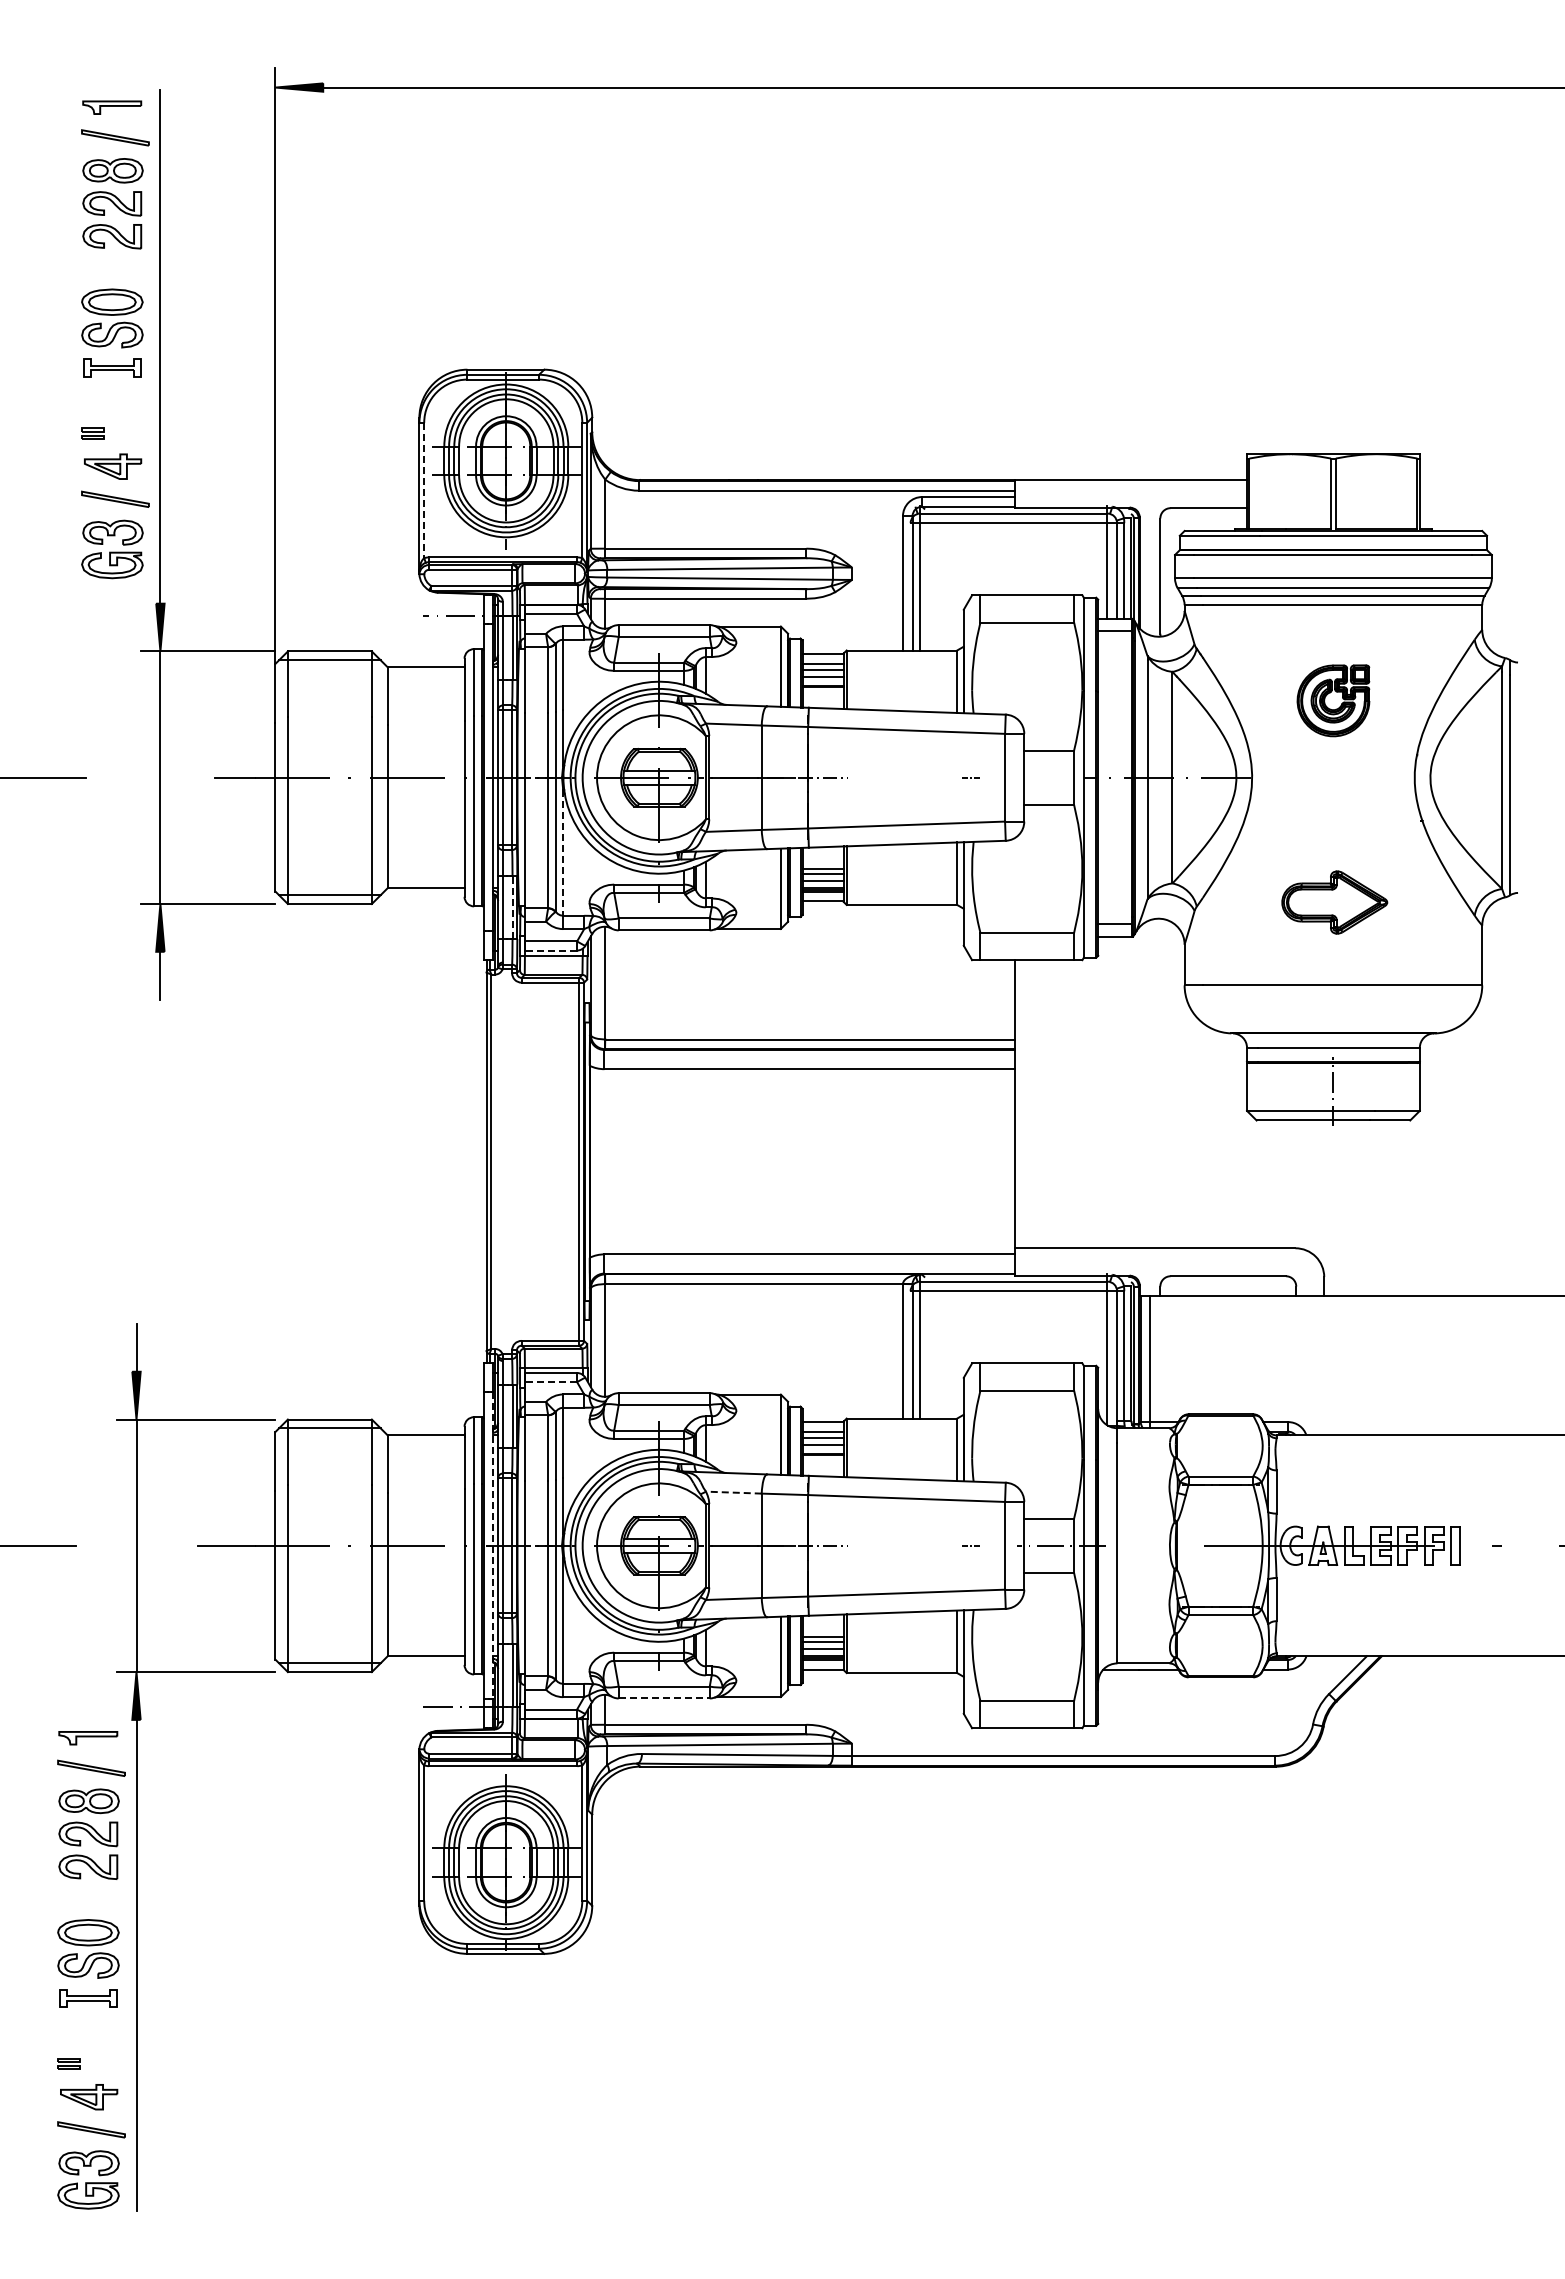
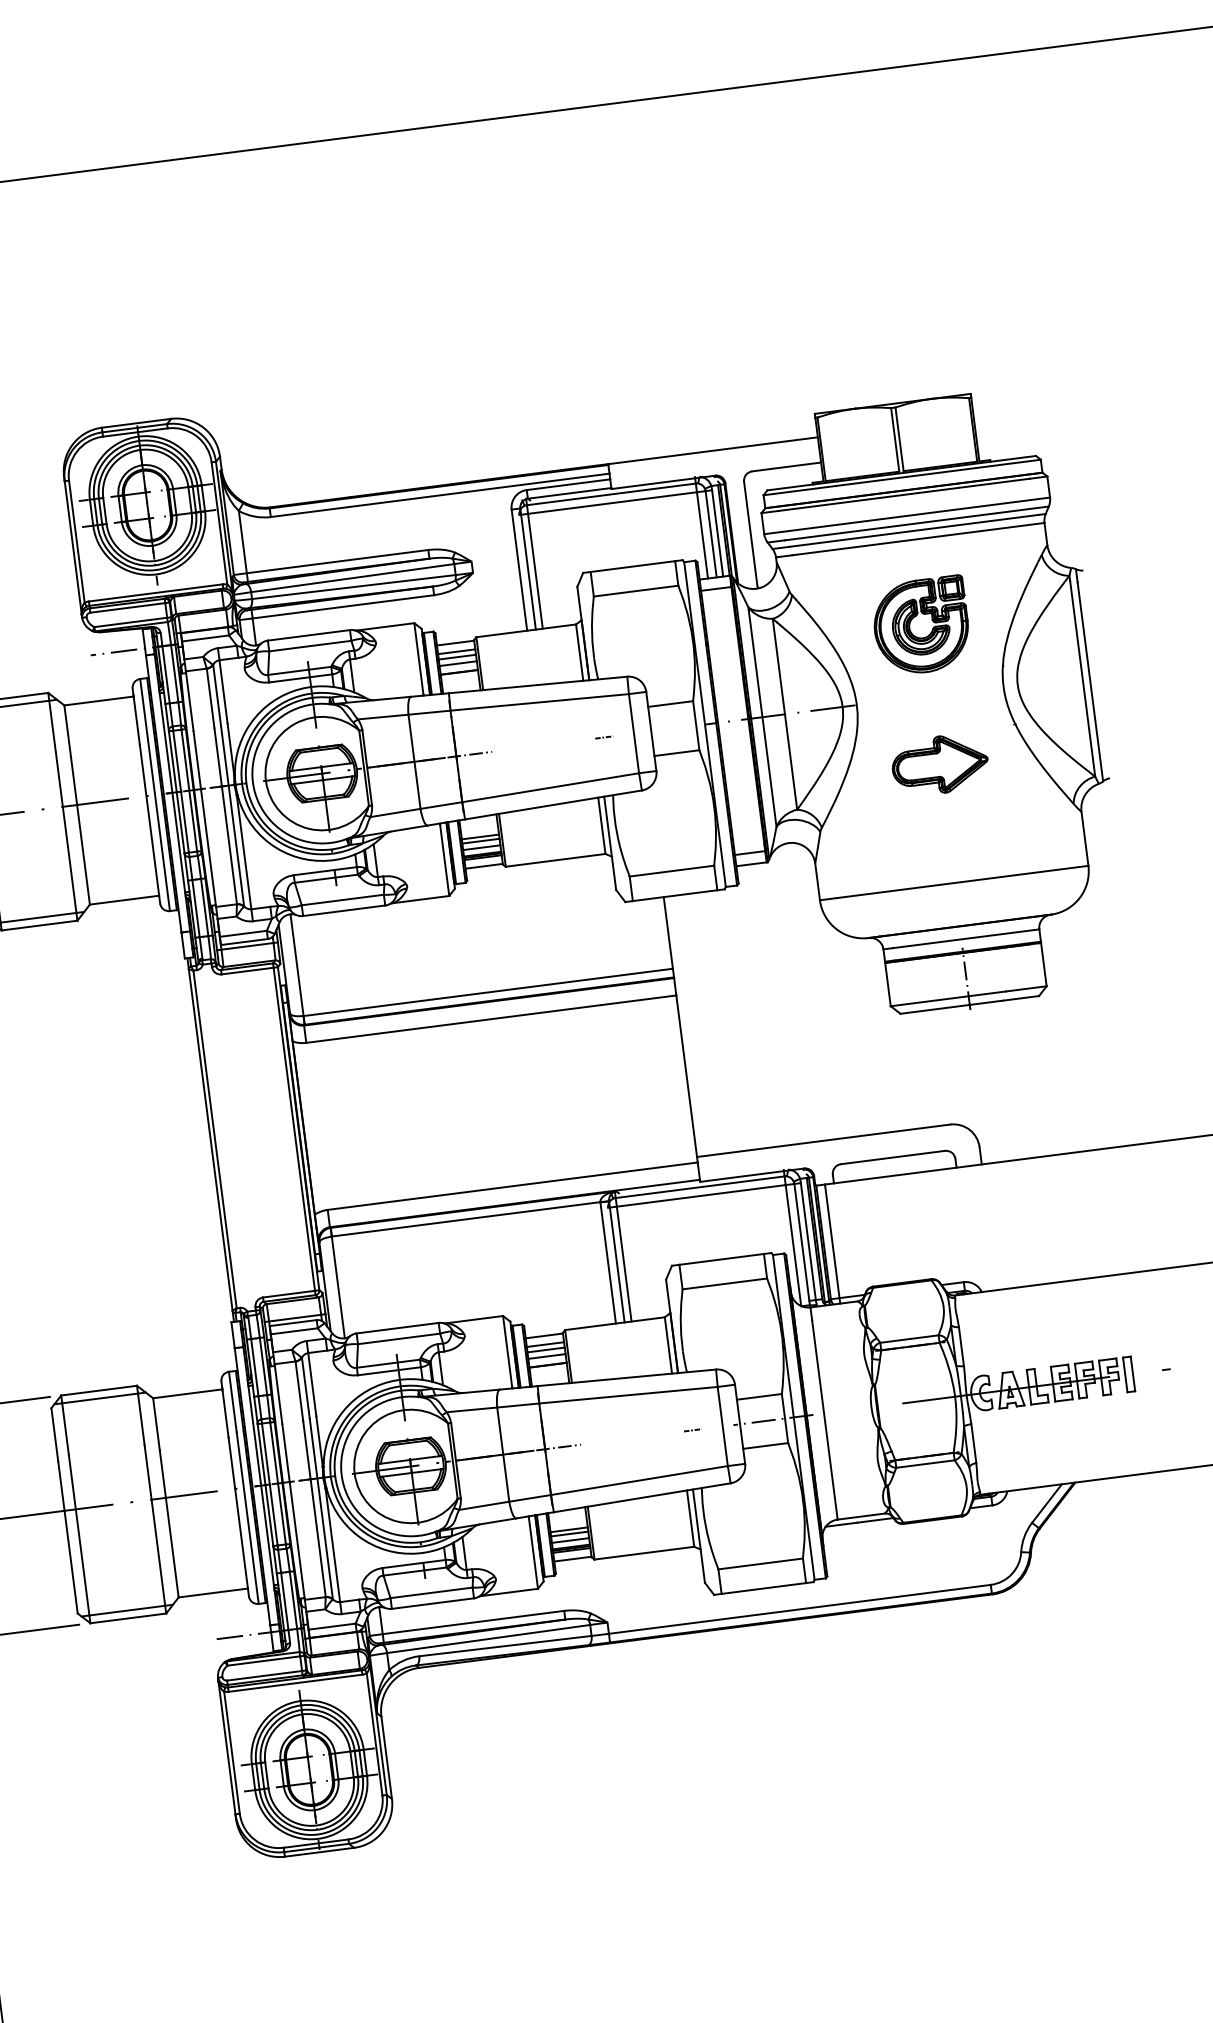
line: (424, 490) -> (77, 541), dashed -> solid
part: (1333, 700) -> (921, 626), size x1.43
line: (563, 852) -> (244, 852), dashed -> solid
part: (1334, 902) -> (940, 764), moved
line: (512, 907) -> (204, 907), dashed -> solid
line: (550, 950) -> (243, 942), dashed -> solid
line: (550, 1382) -> (293, 1331), dashed -> solid
line: (733, 1492) -> (471, 1409), dashed -> solid
line: (493, 1545) -> (261, 1485), dashed -> solid
line: (664, 1698) -> (433, 1603), dashed -> solid

